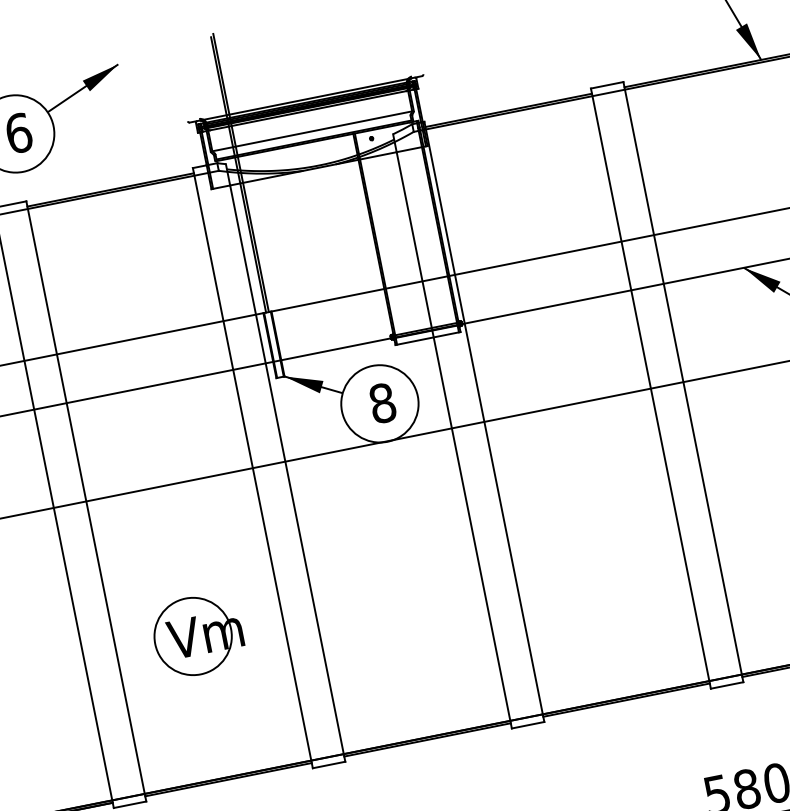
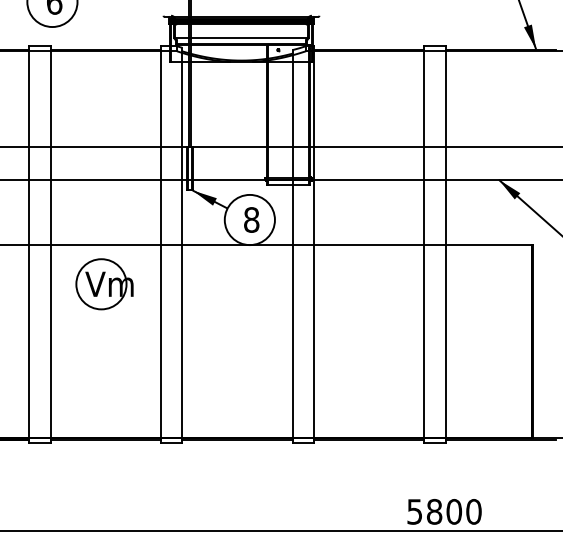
part: (197, 635) -> (104, 284), moved

